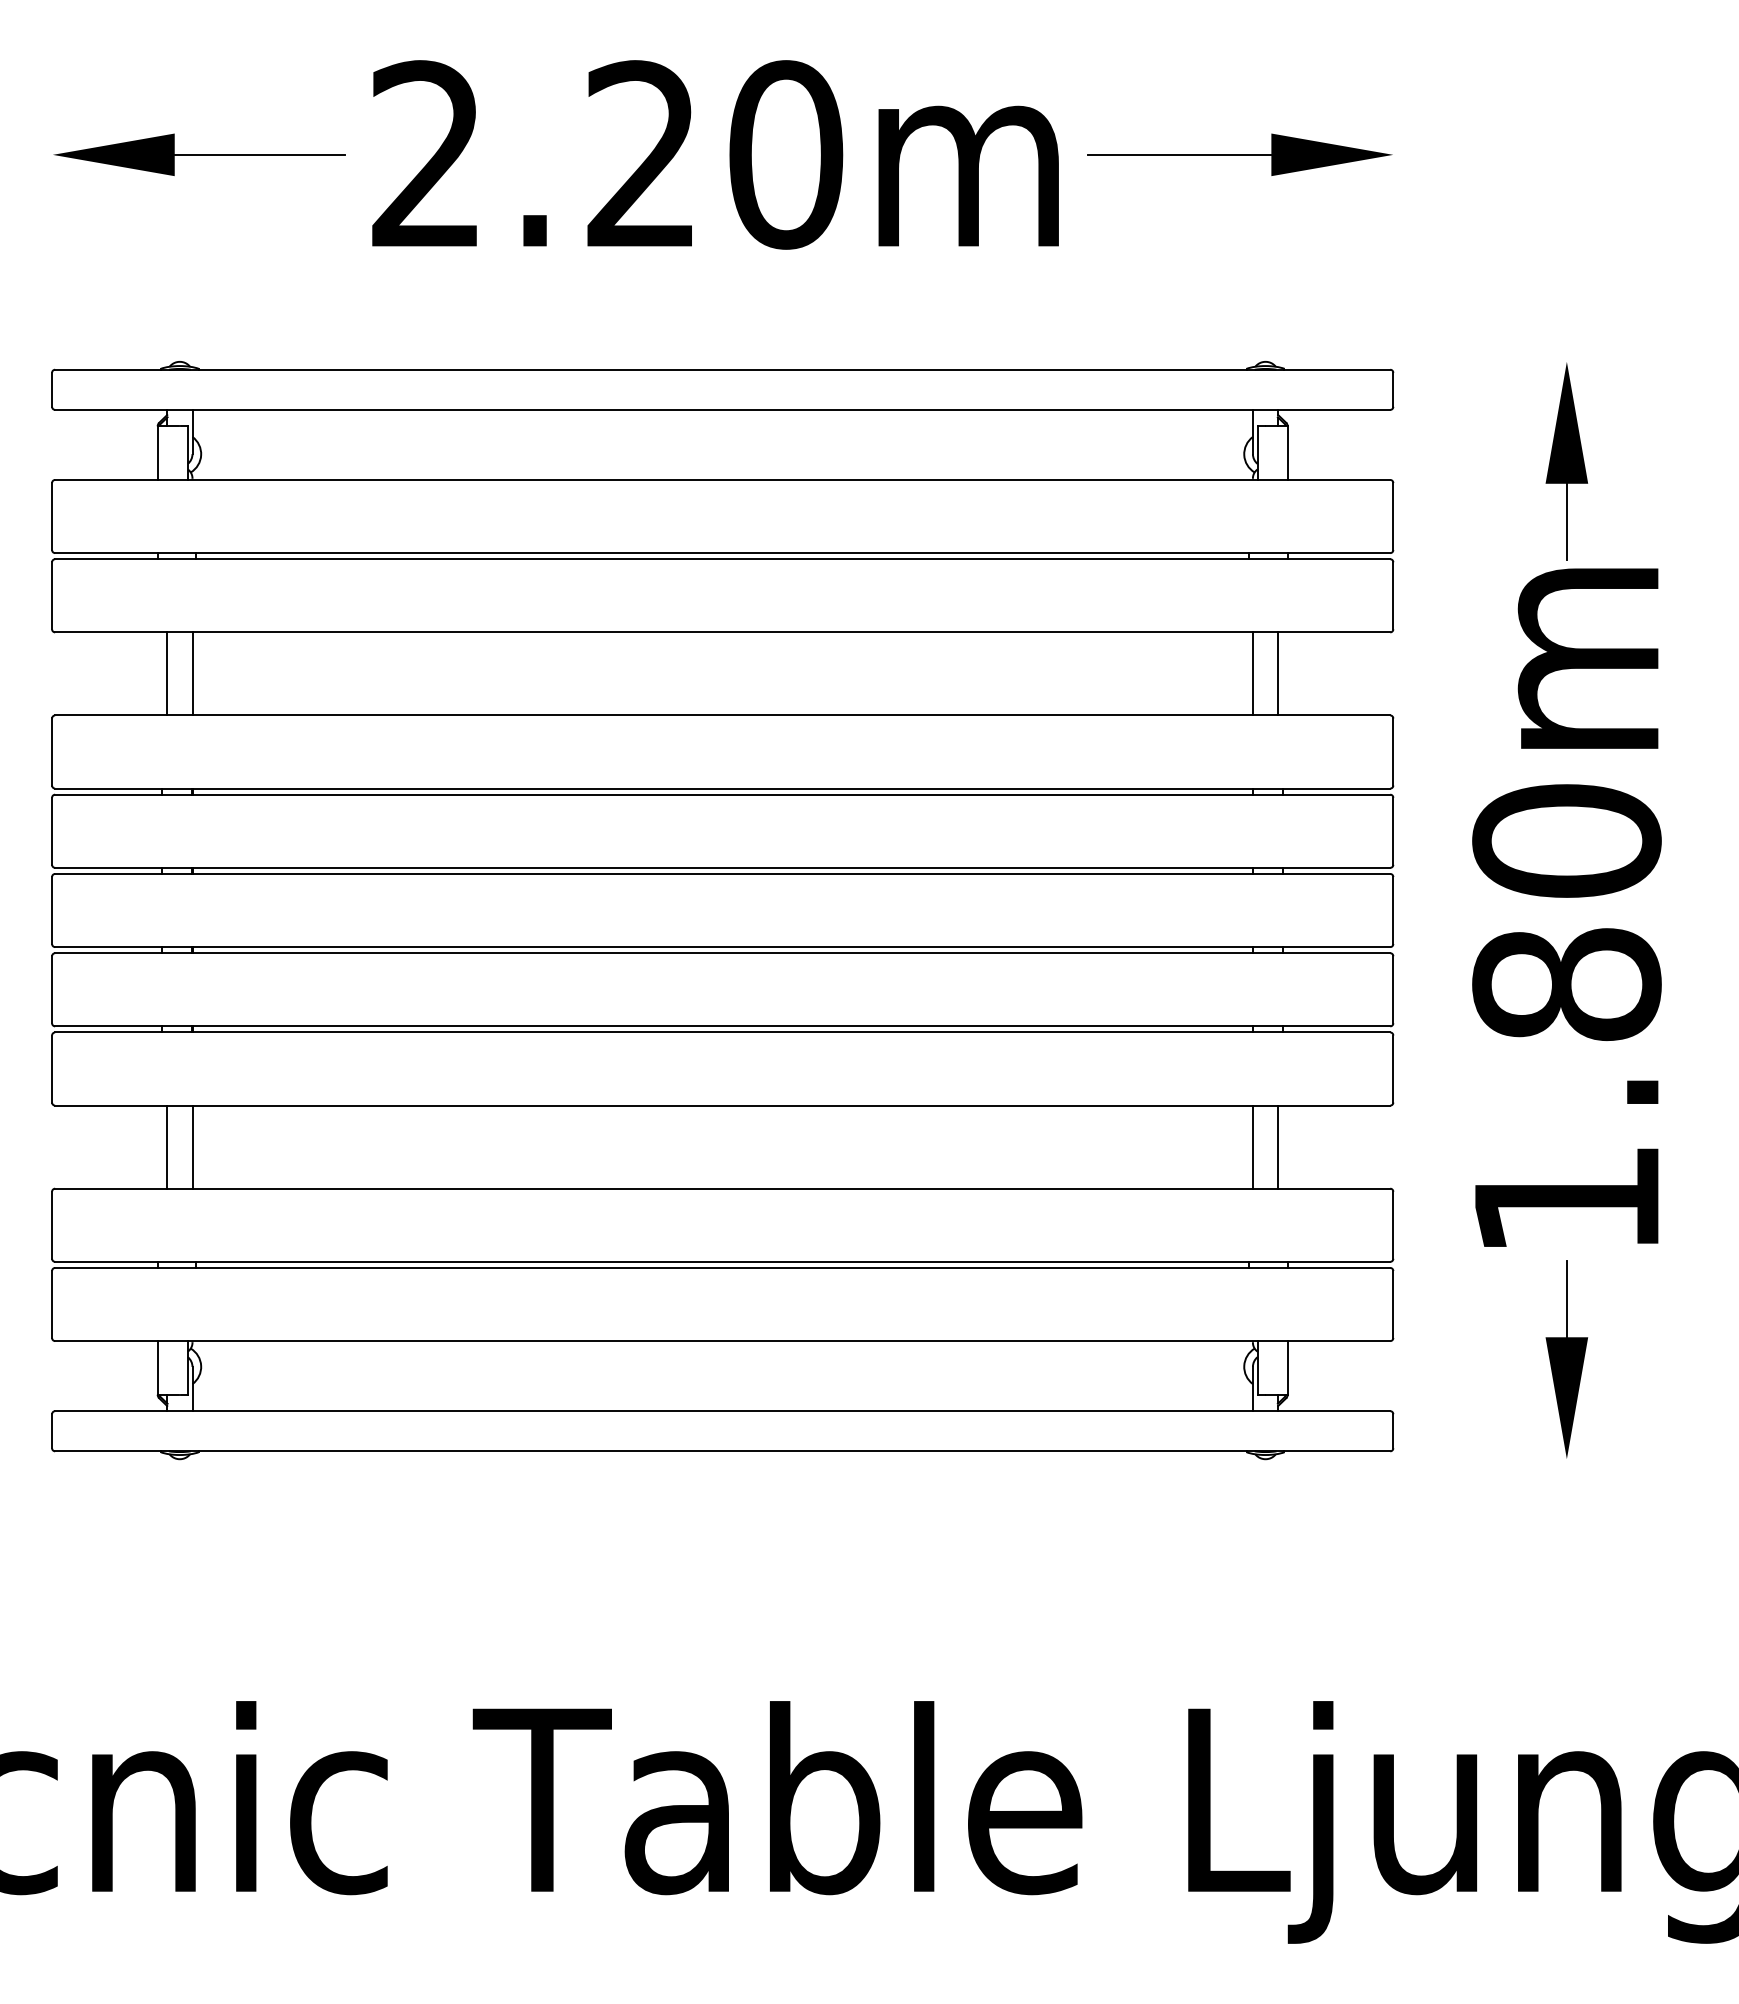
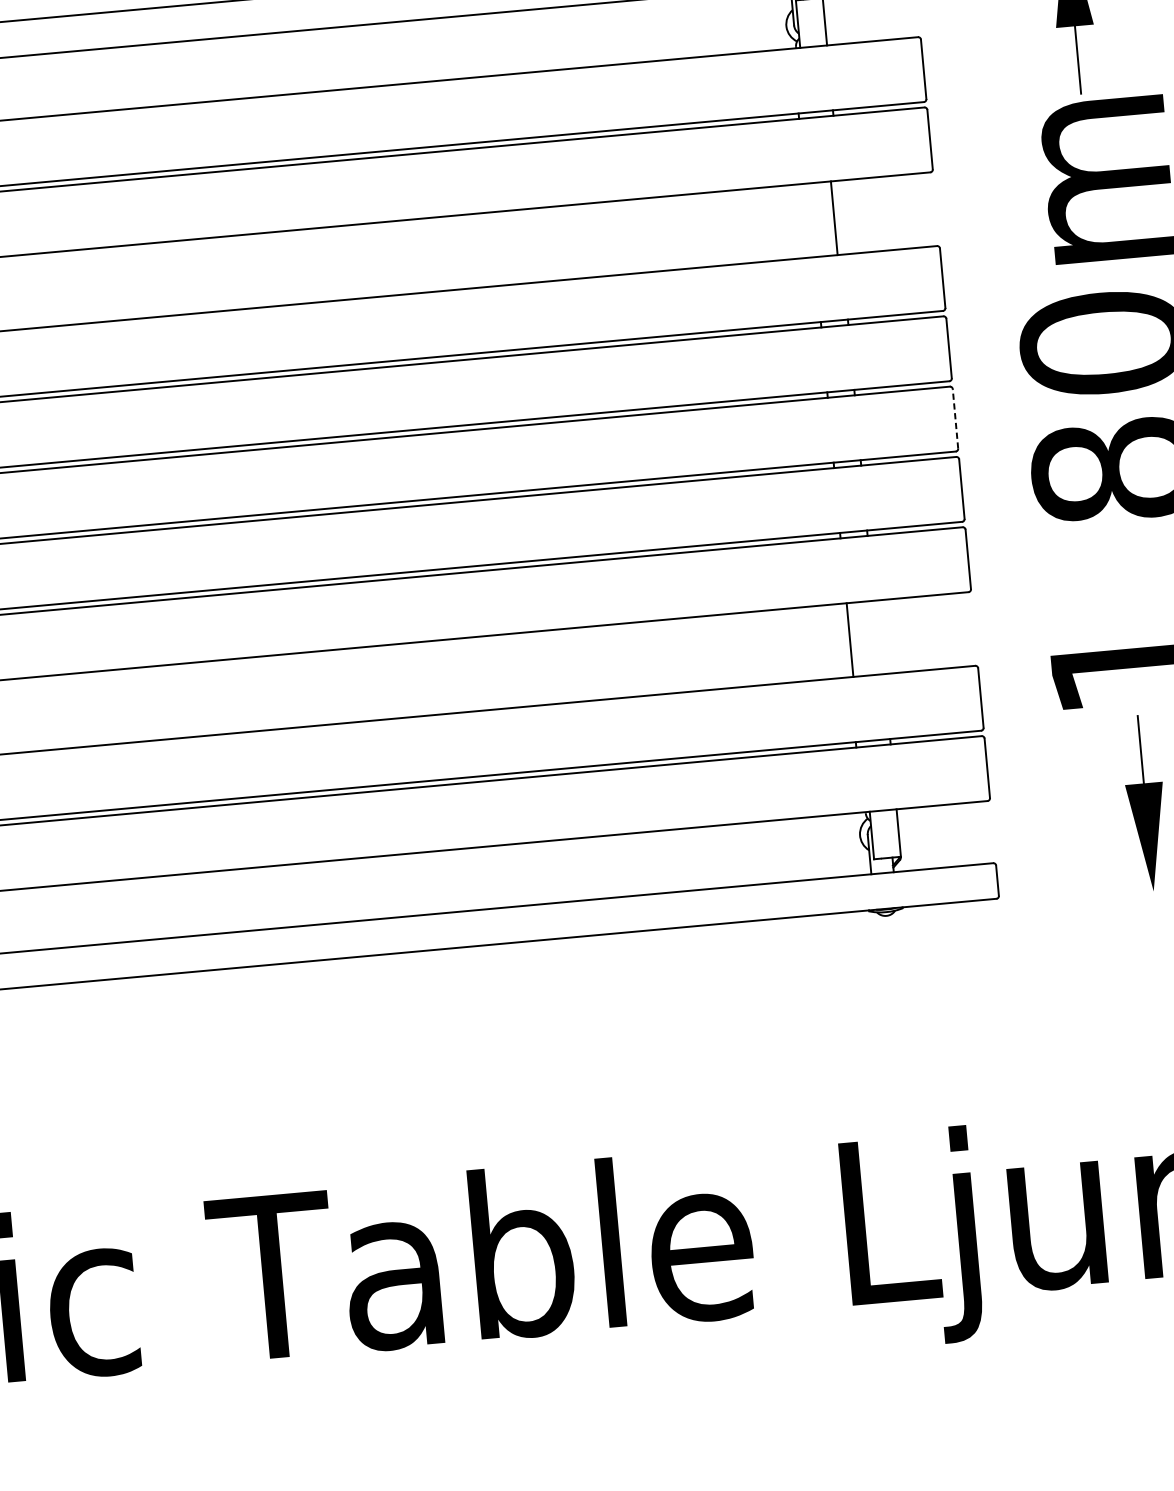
line: (1252, 673) -> (811, 219), removed
line: (1393, 910) -> (955, 418), solid -> dashed
line: (1278, 1146) -> (872, 637), removed

